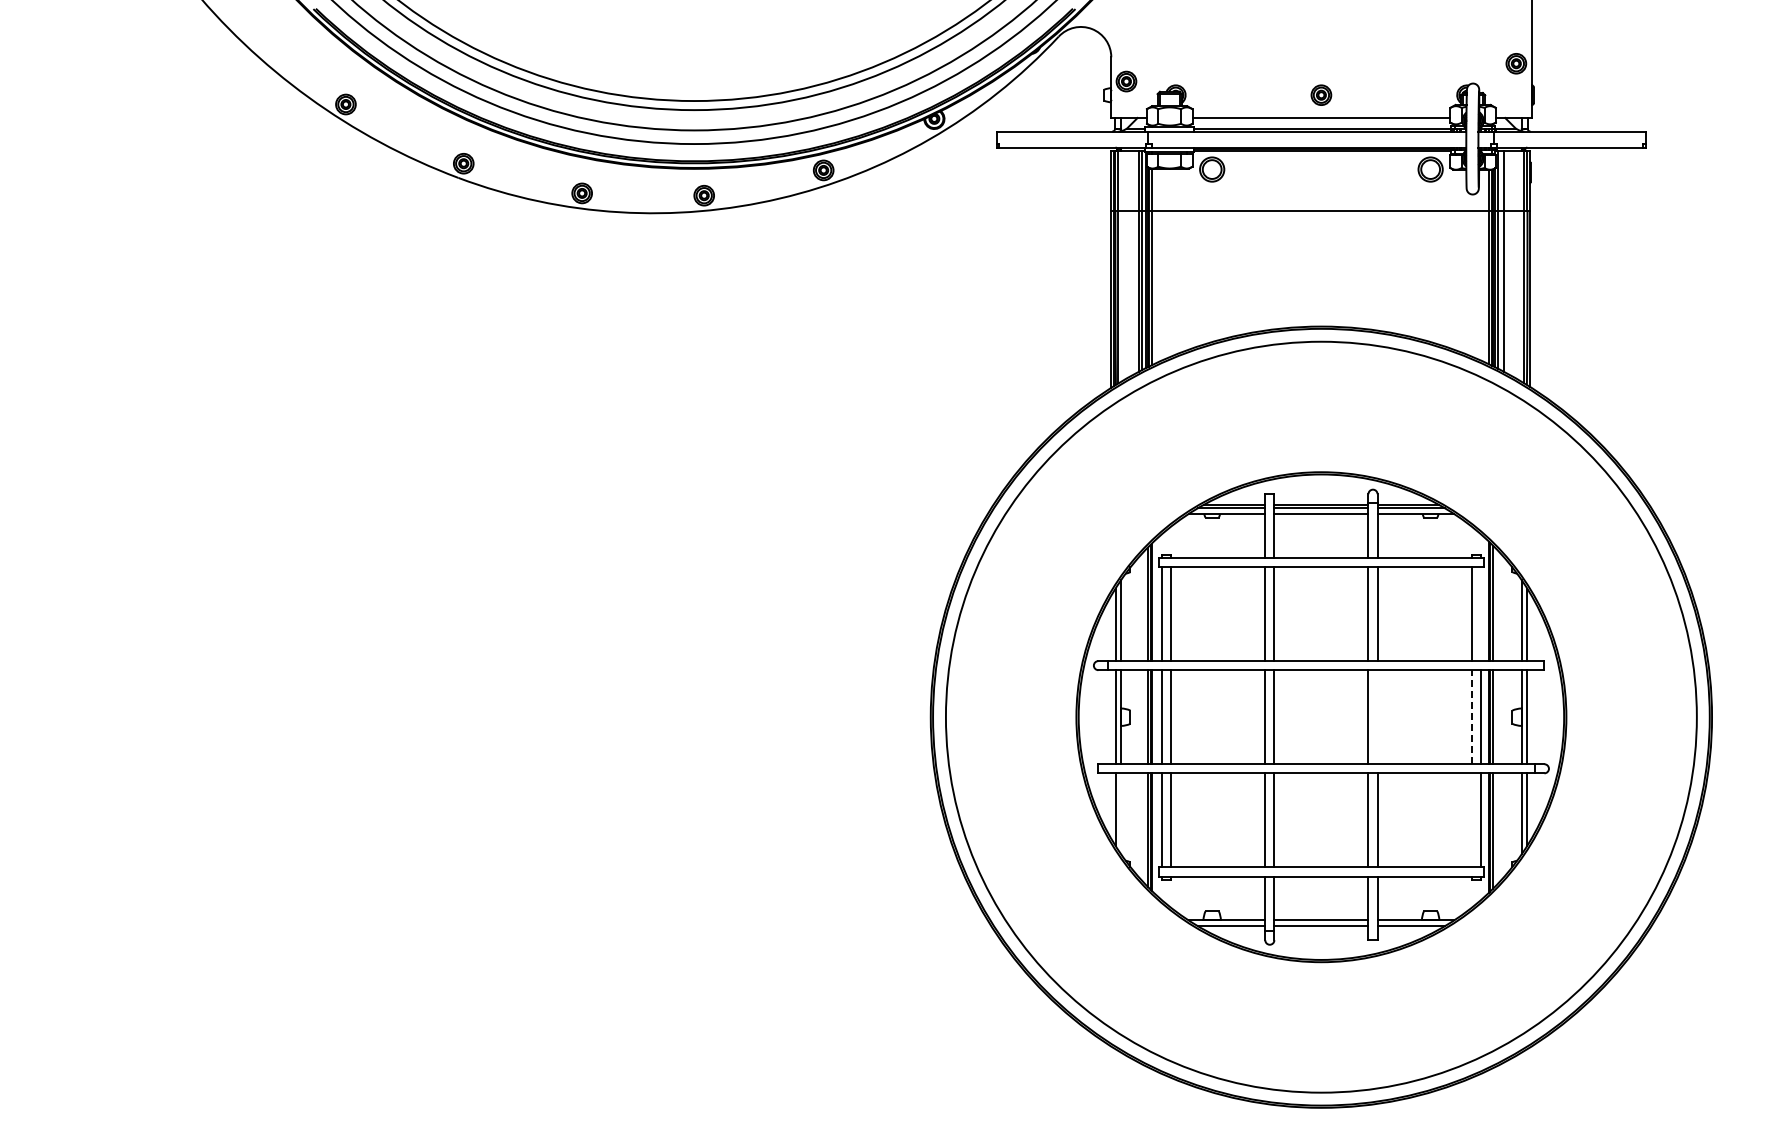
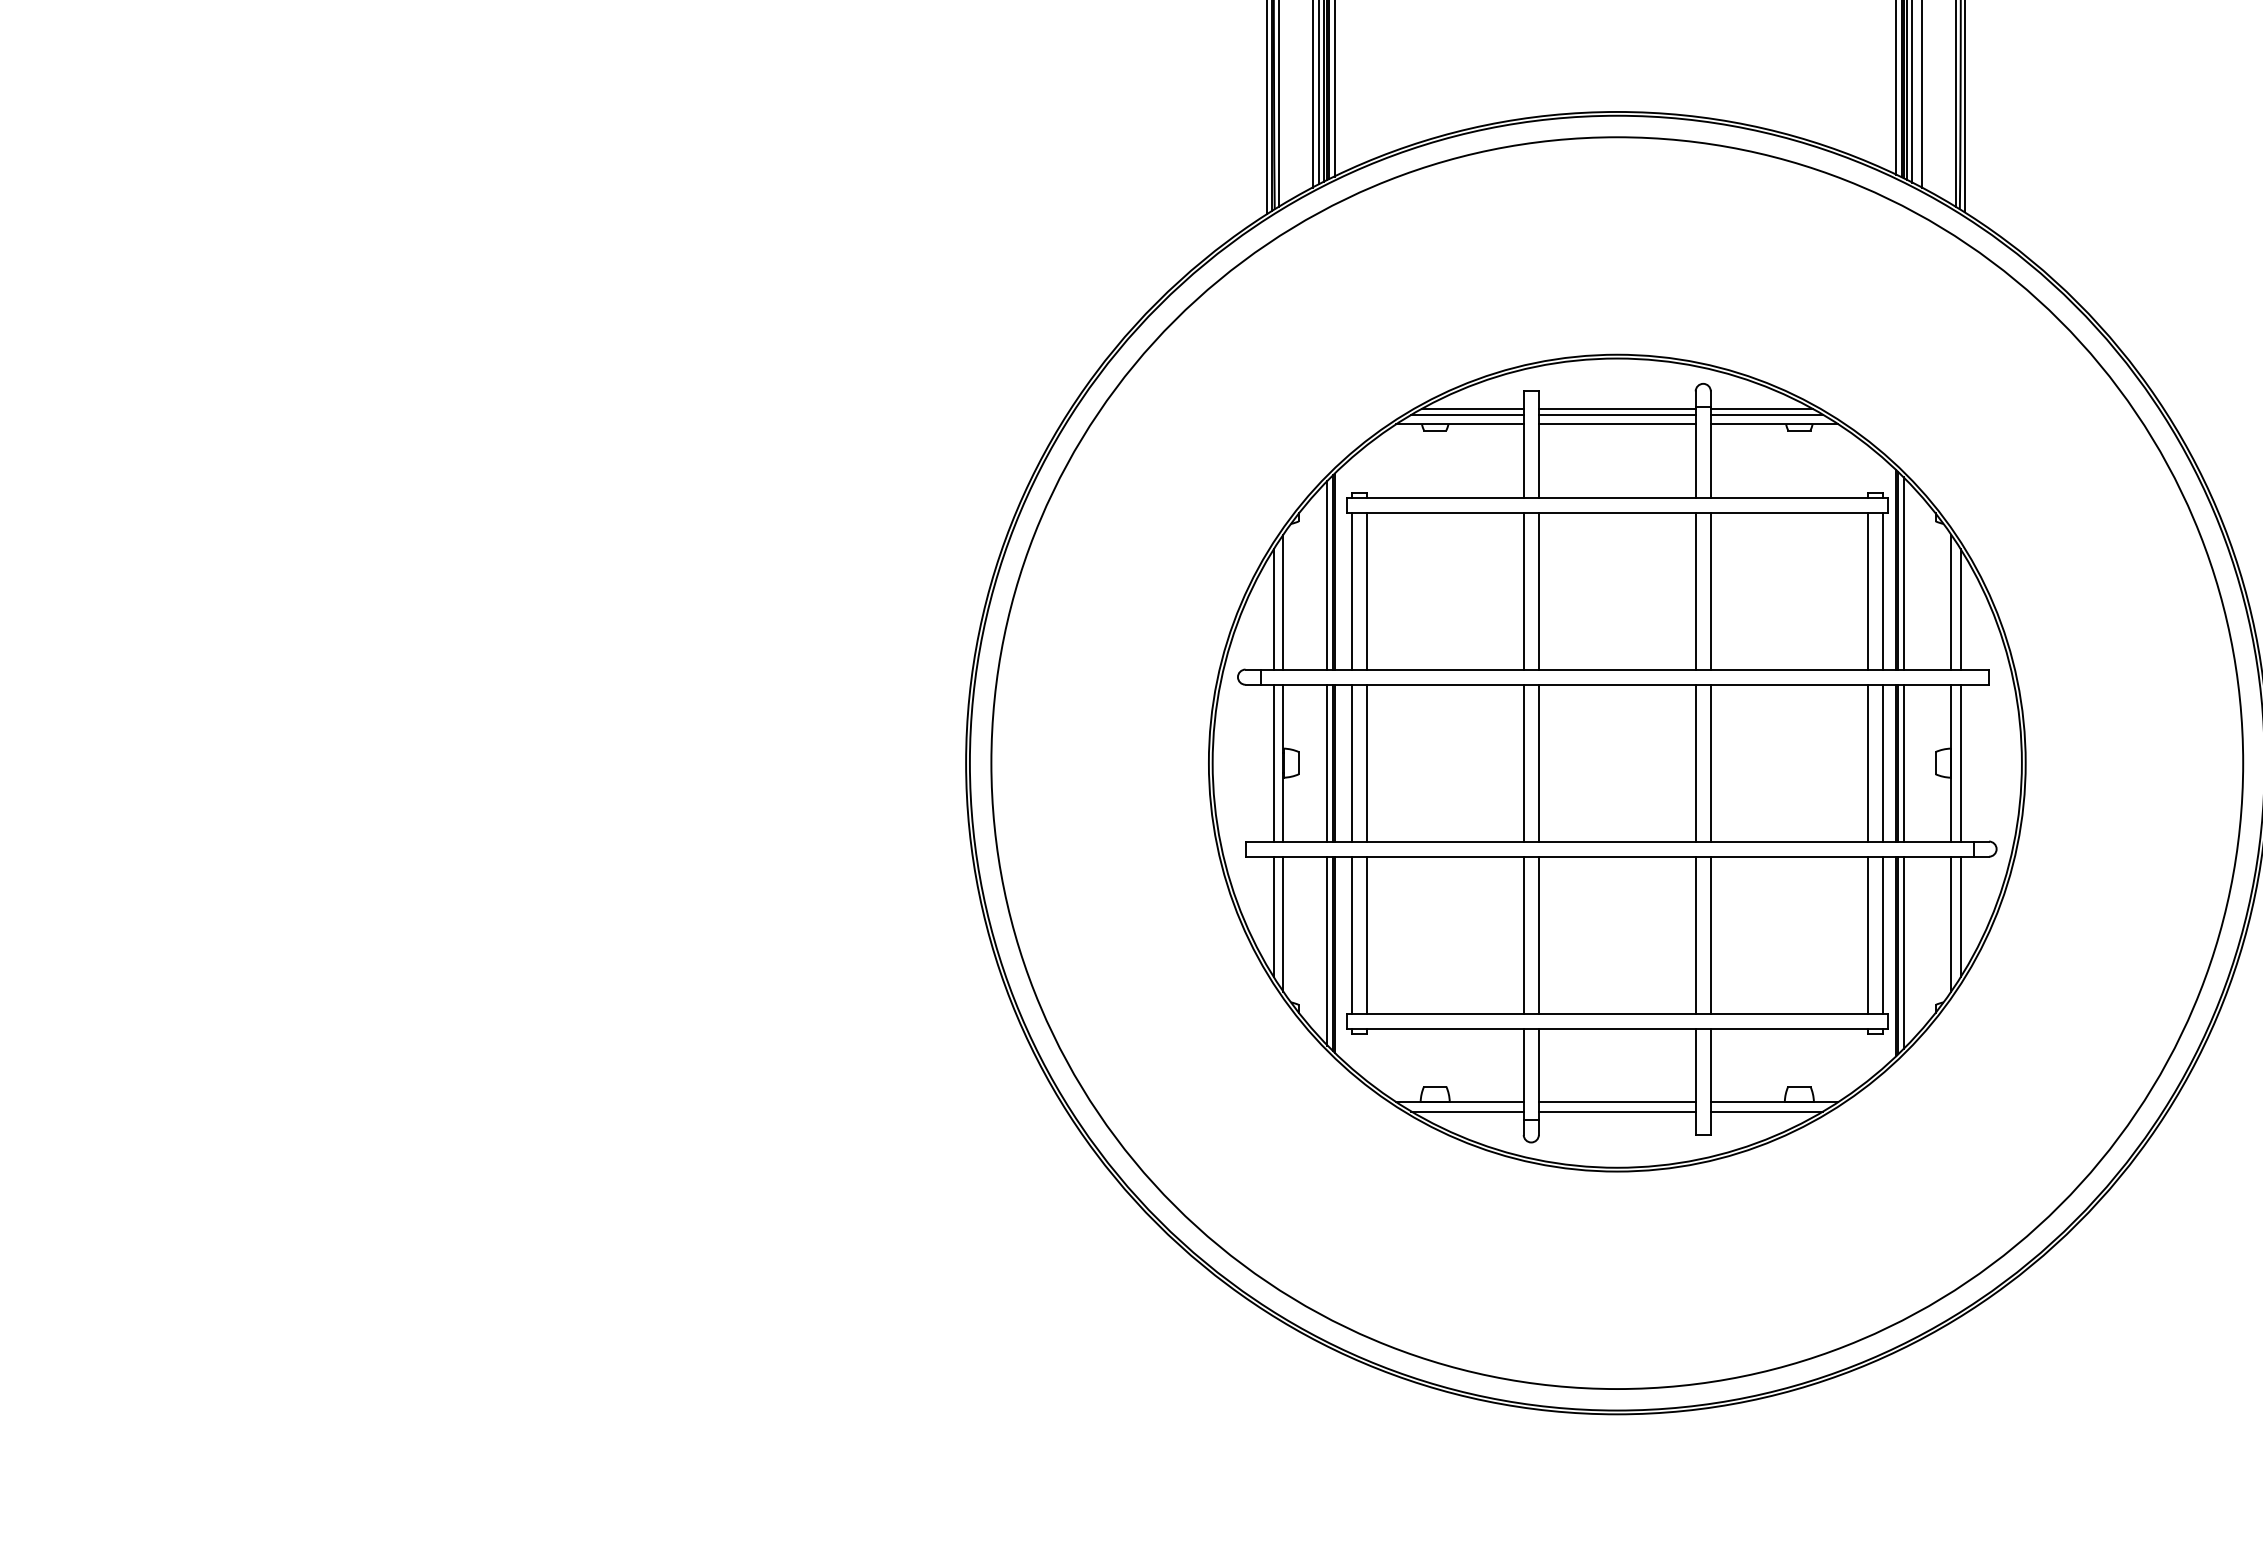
line: (1480, 614) -> (1882, 591), added
line: (1471, 716) -> (1867, 761), dashed -> solid
line: (1377, 717) -> (1710, 763), added
line: (1121, 813) -> (1284, 923), added
line: (1471, 820) -> (1867, 935), added

